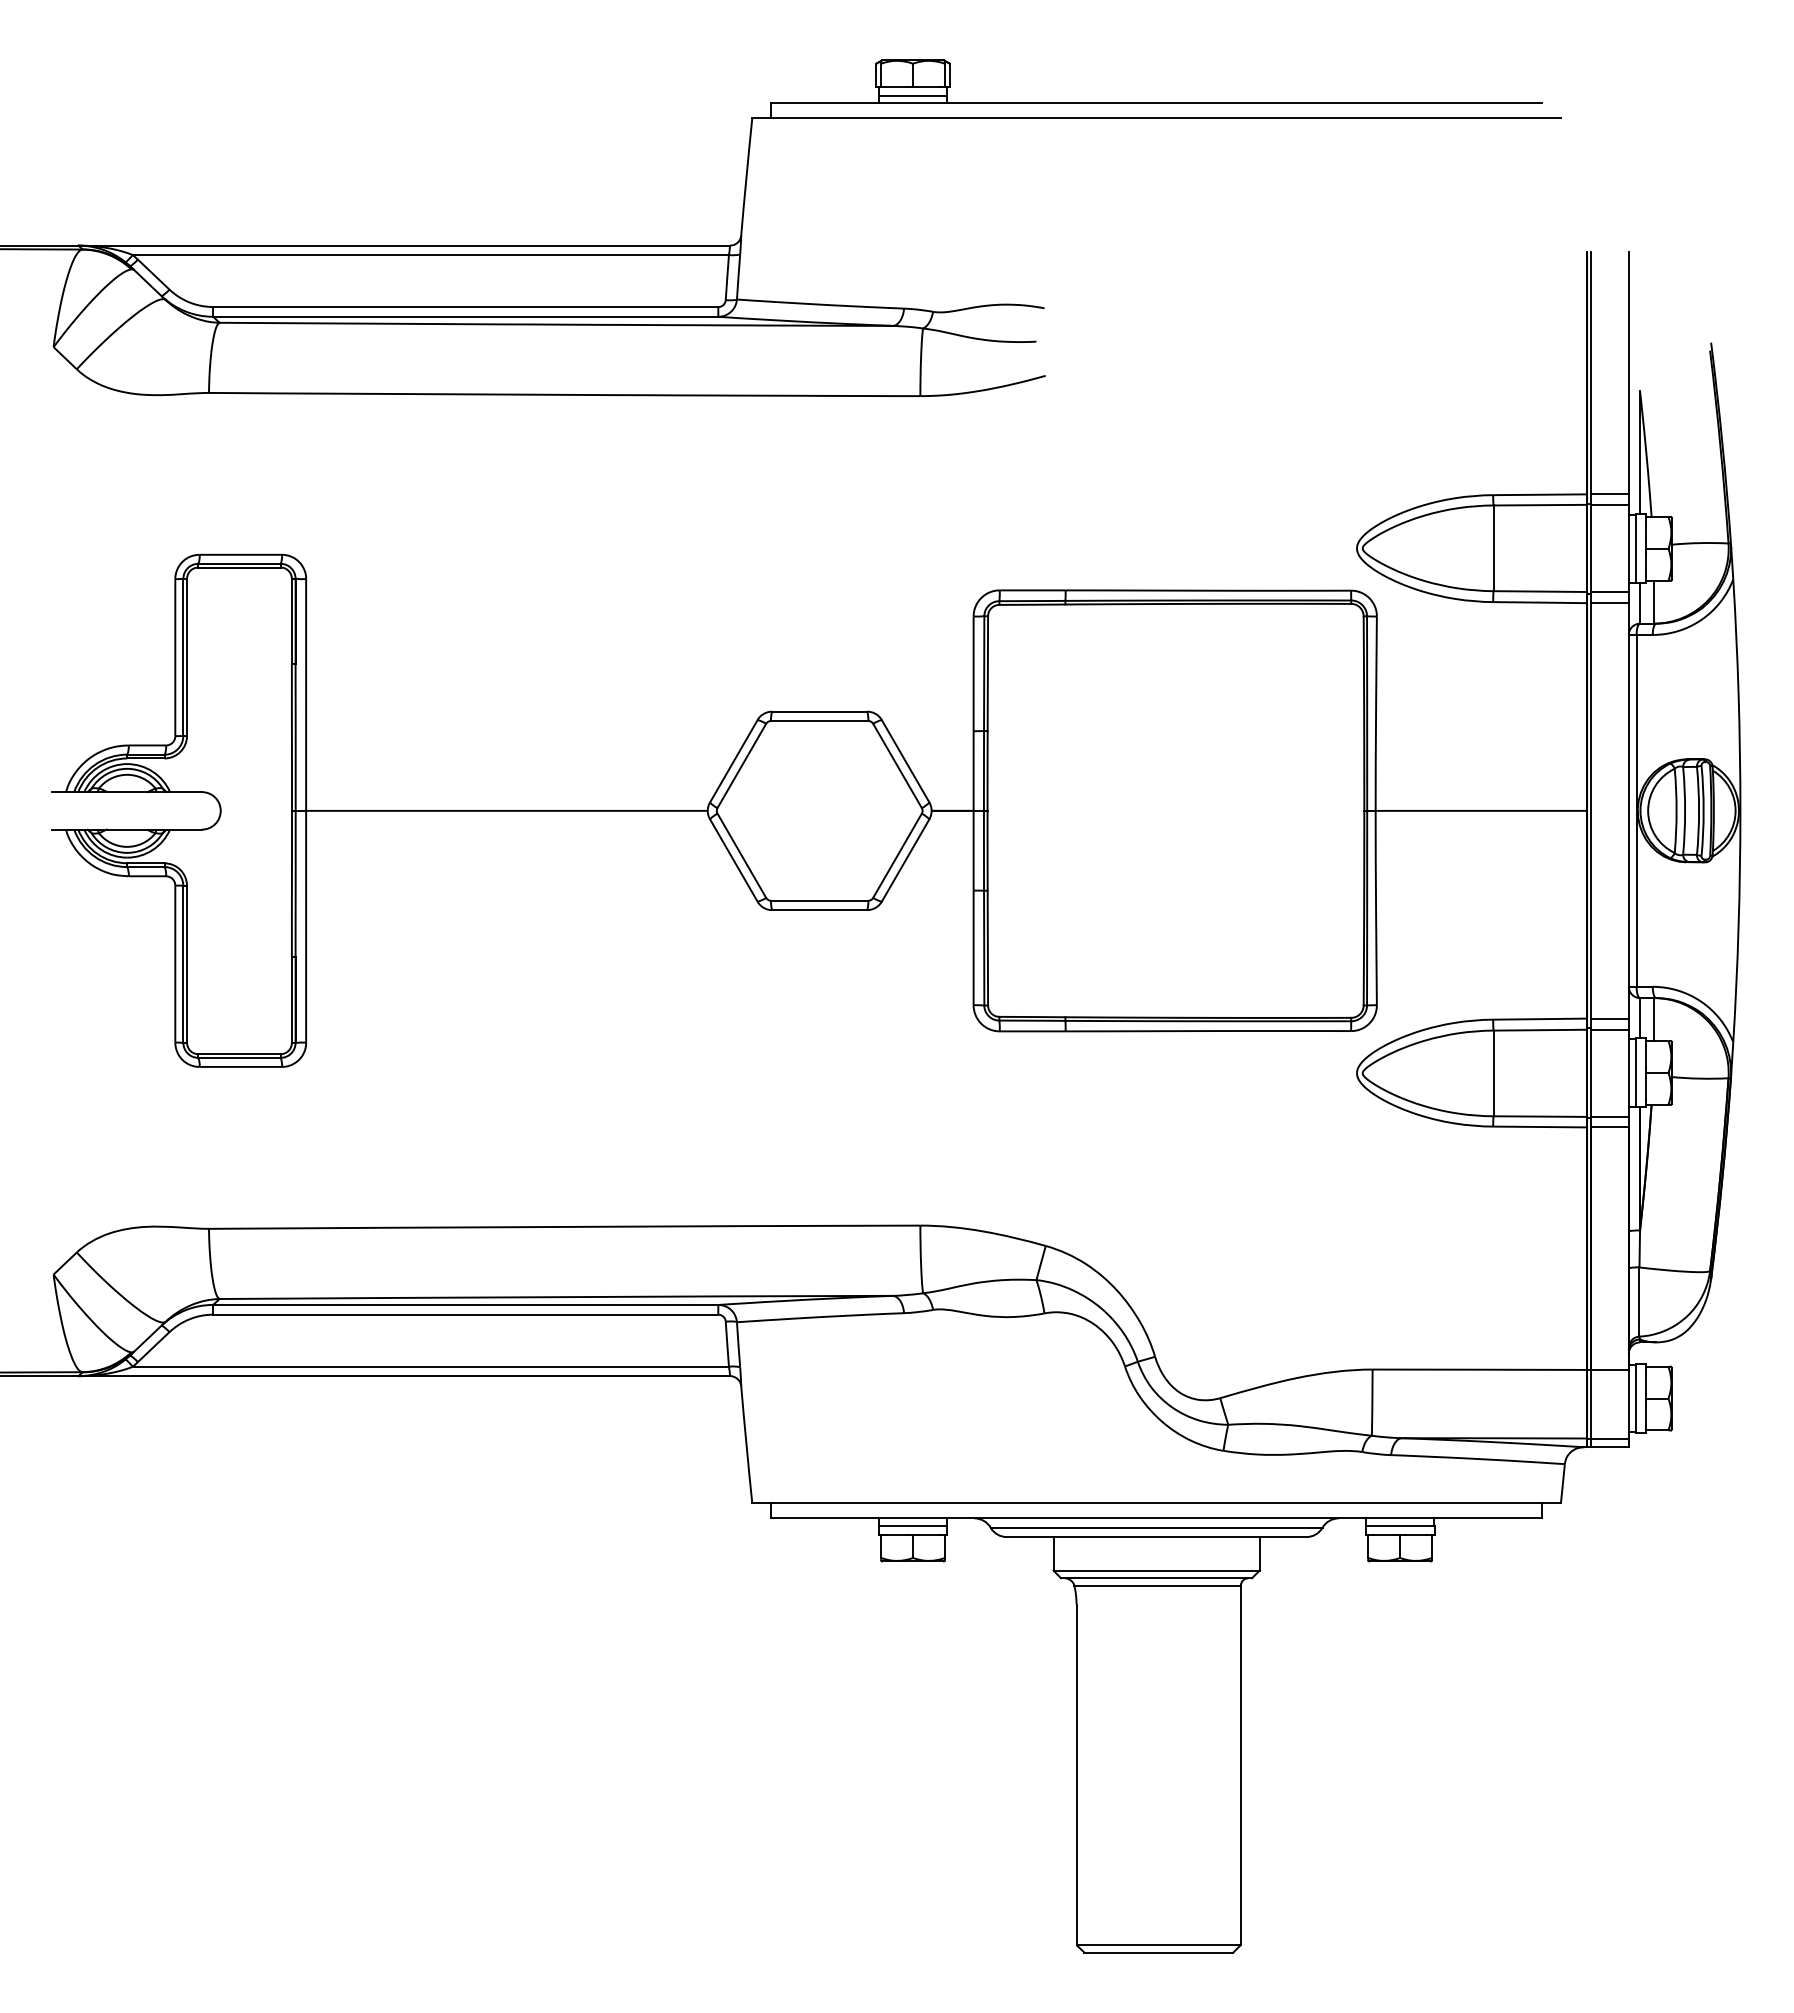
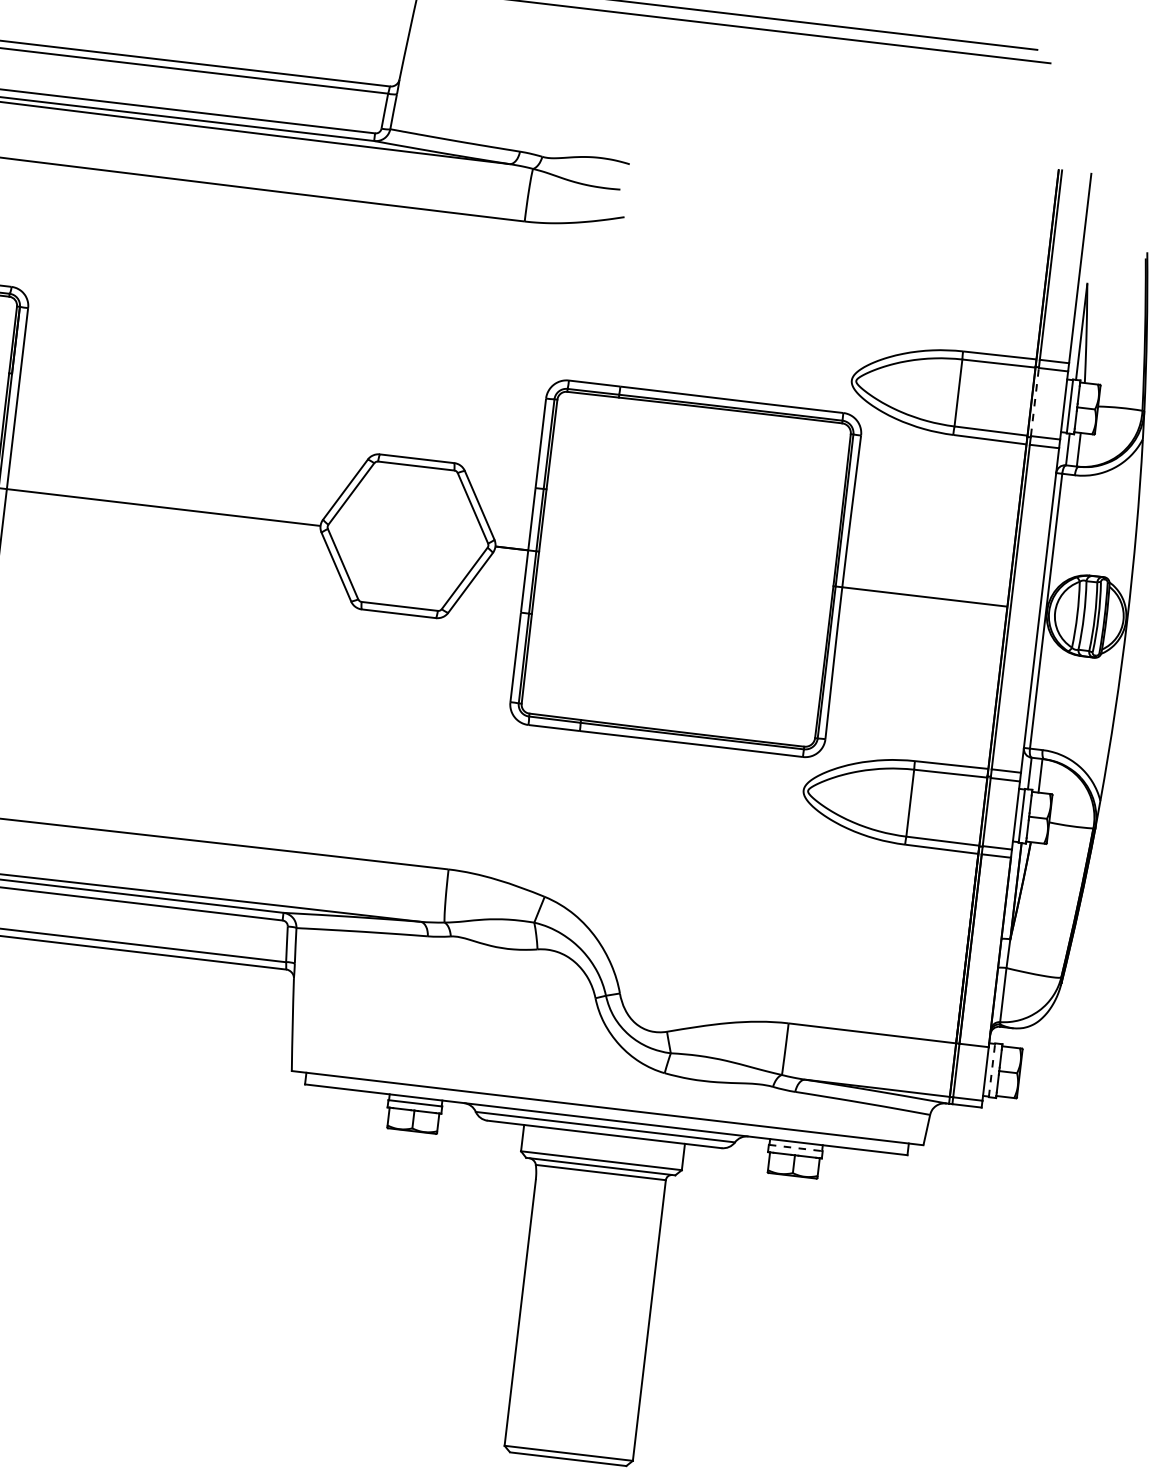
line: (1591, 548) -> (1034, 402), solid -> dashed
line: (1636, 1398) -> (992, 1070), solid -> dashed
line: (1400, 1525) -> (796, 1147), solid -> dashed

